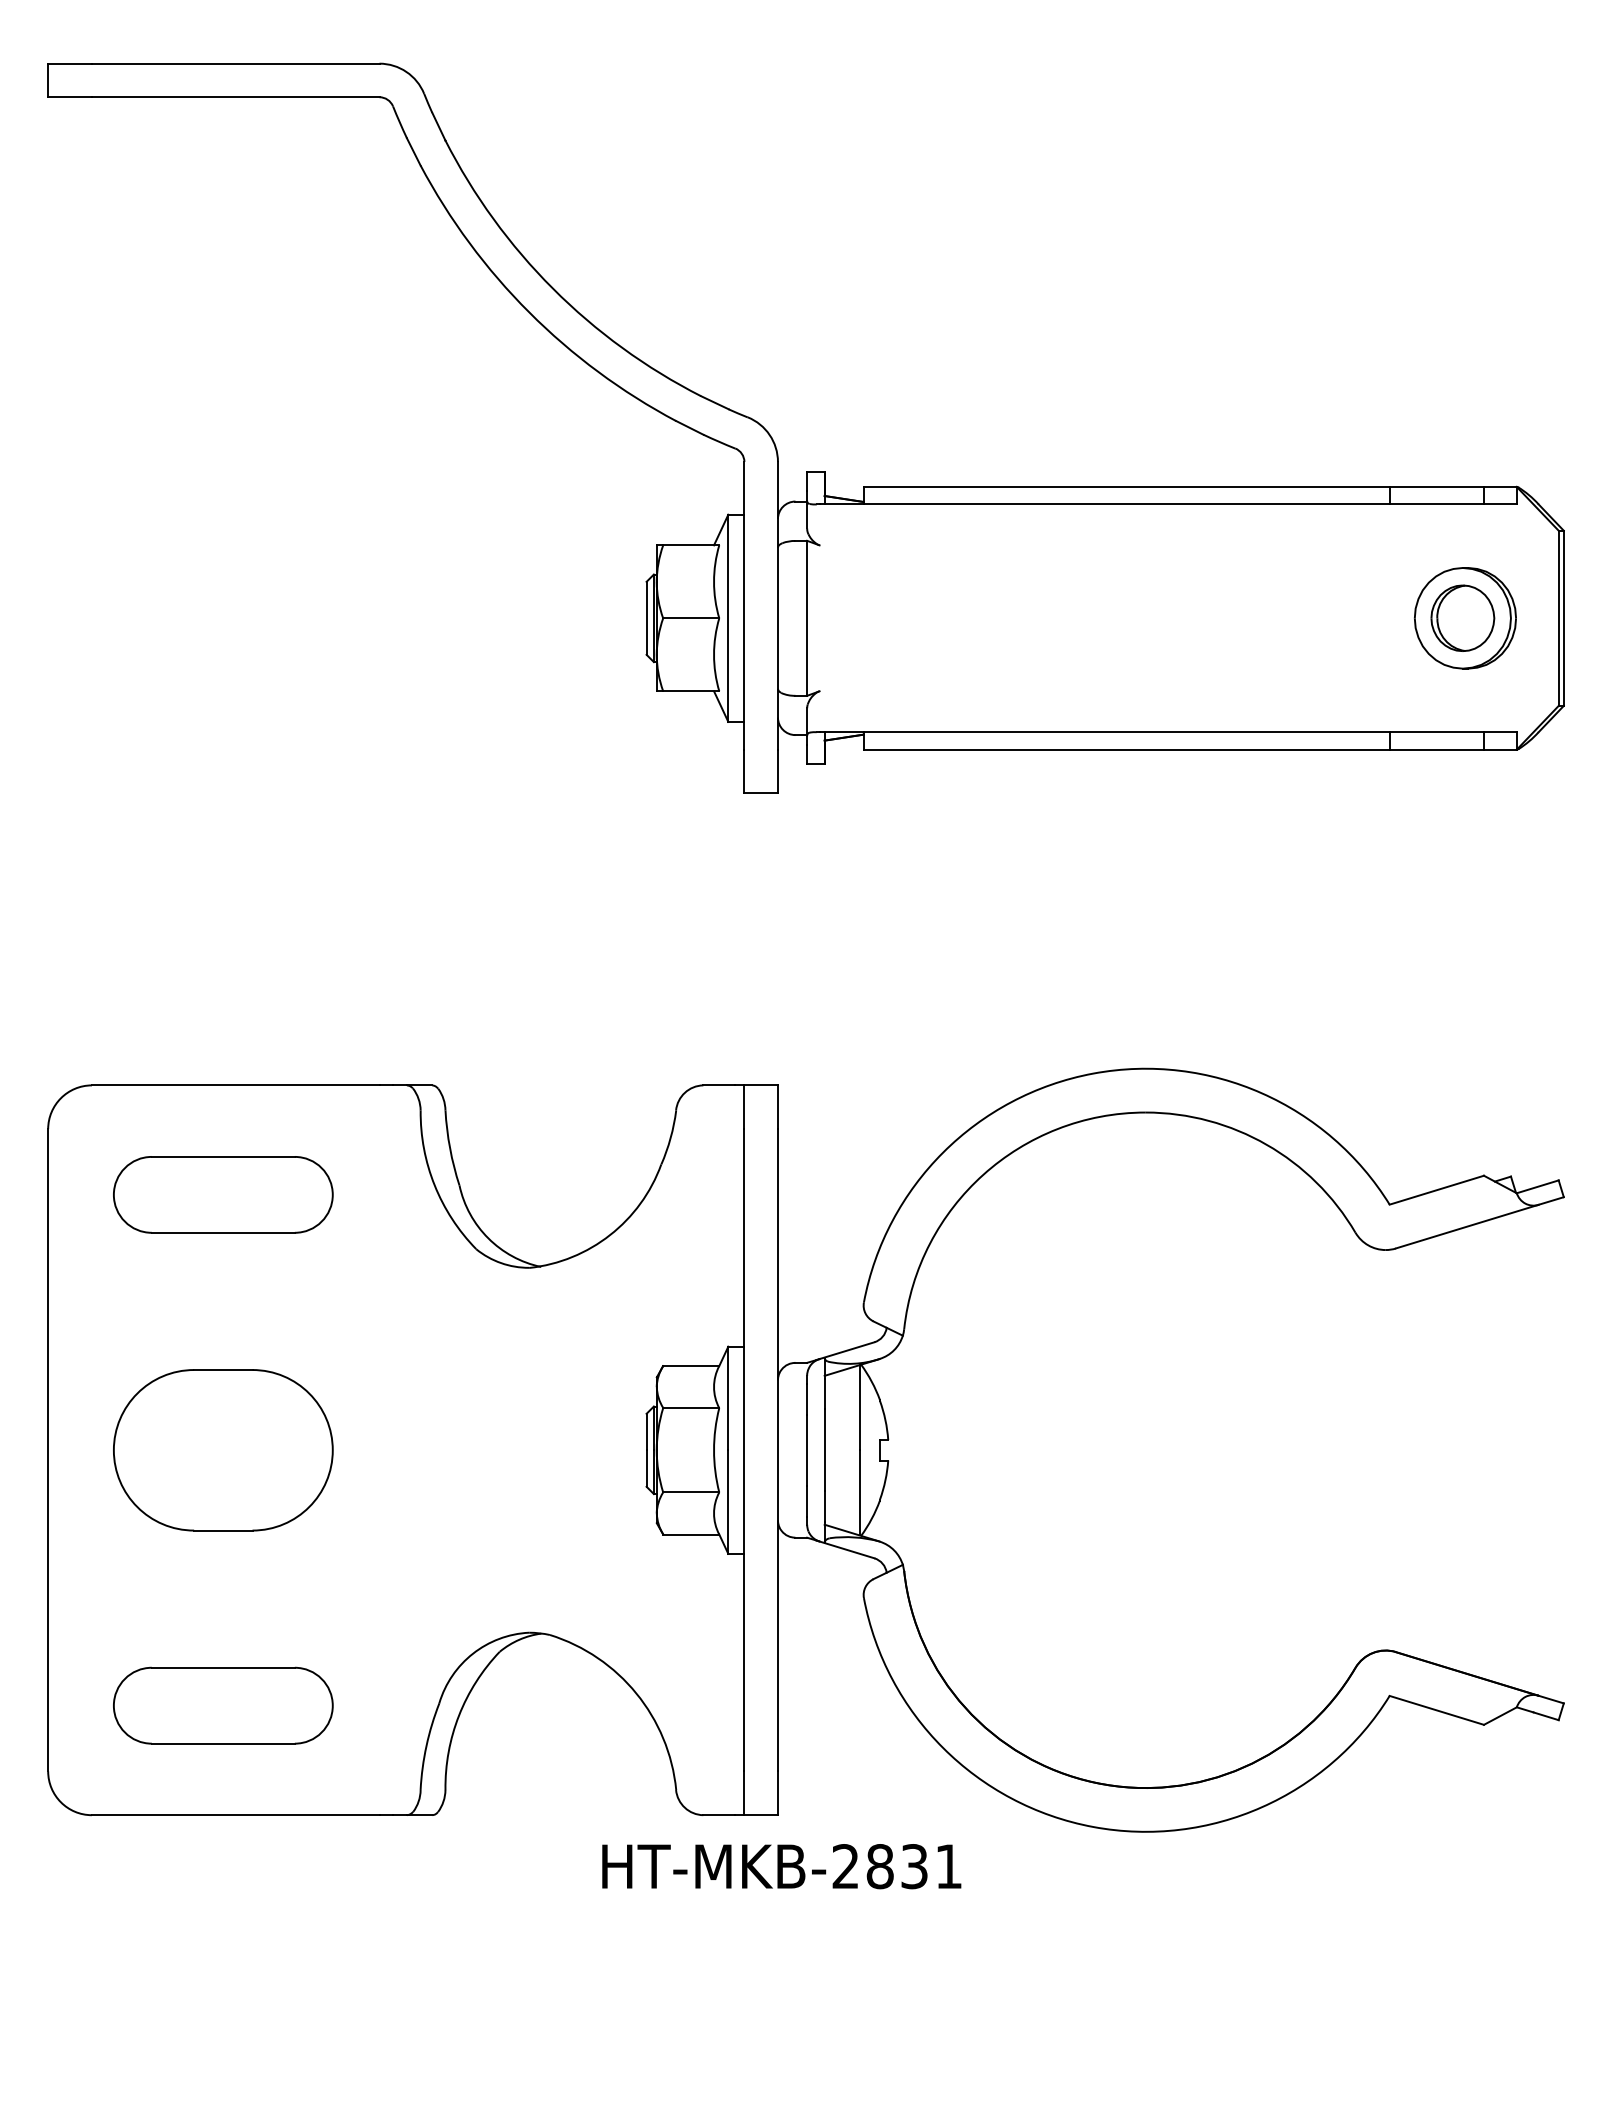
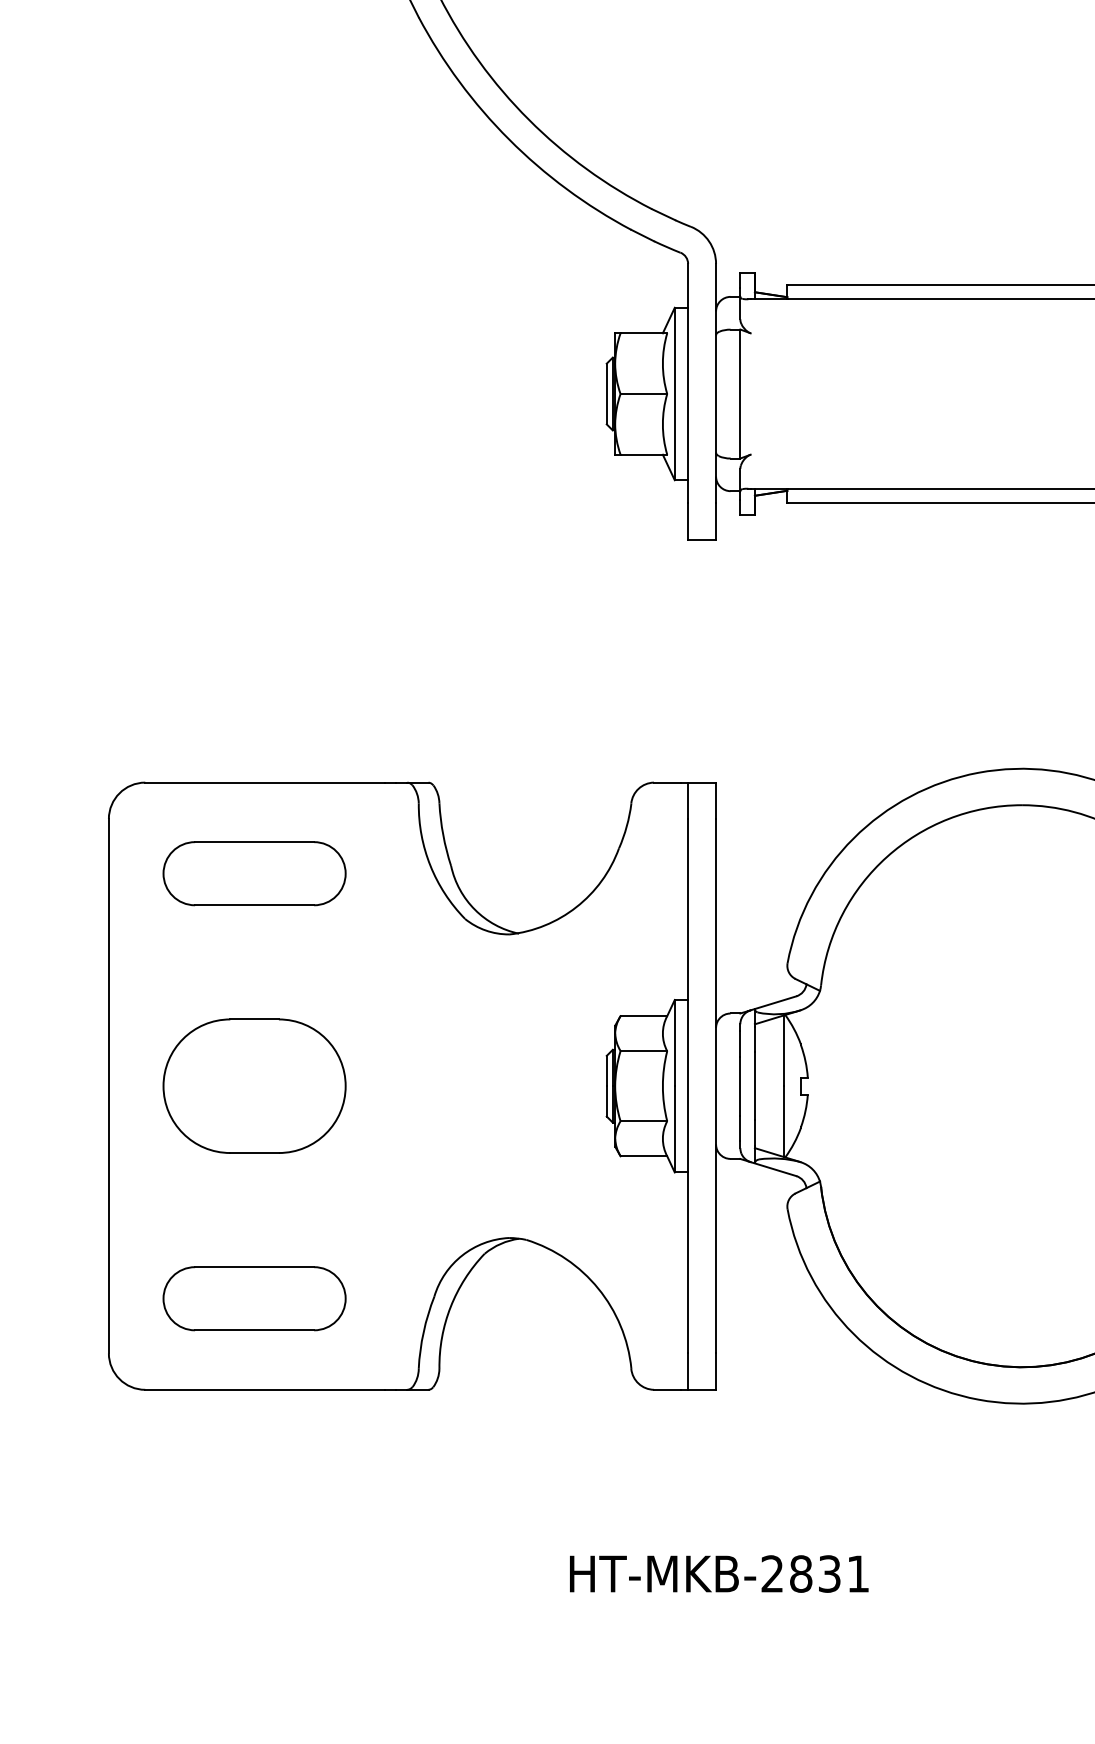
text: (781, 1866) -> (719, 1573), moved

